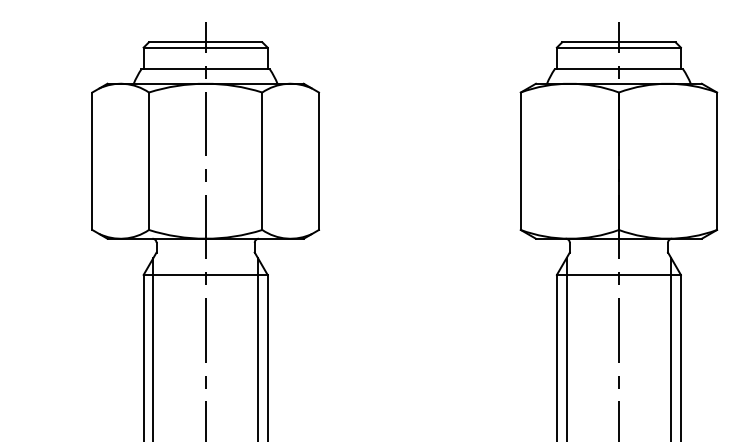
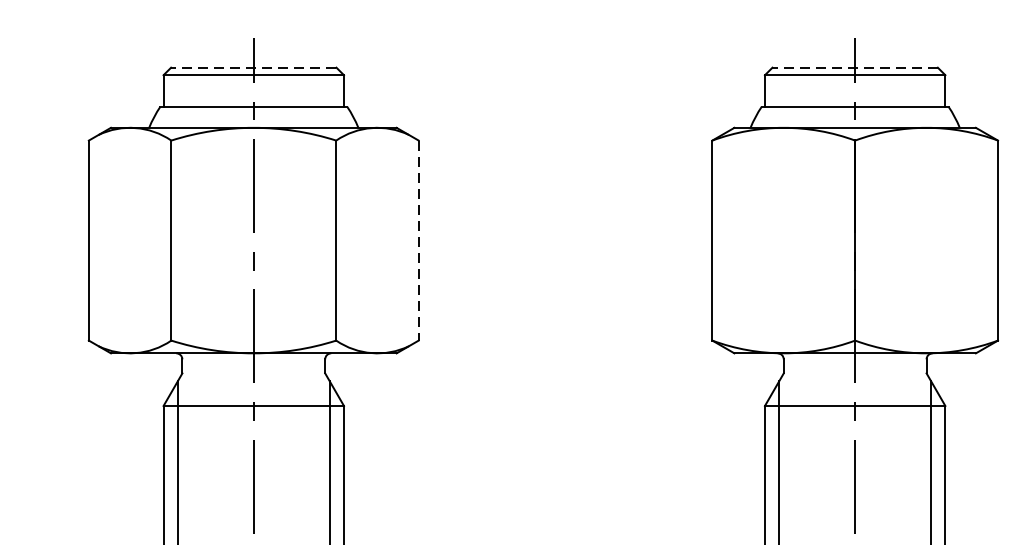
line: (205, 42) -> (253, 67), solid -> dashed
line: (618, 42) -> (854, 67), solid -> dashed
line: (319, 161) -> (419, 240), solid -> dashed

